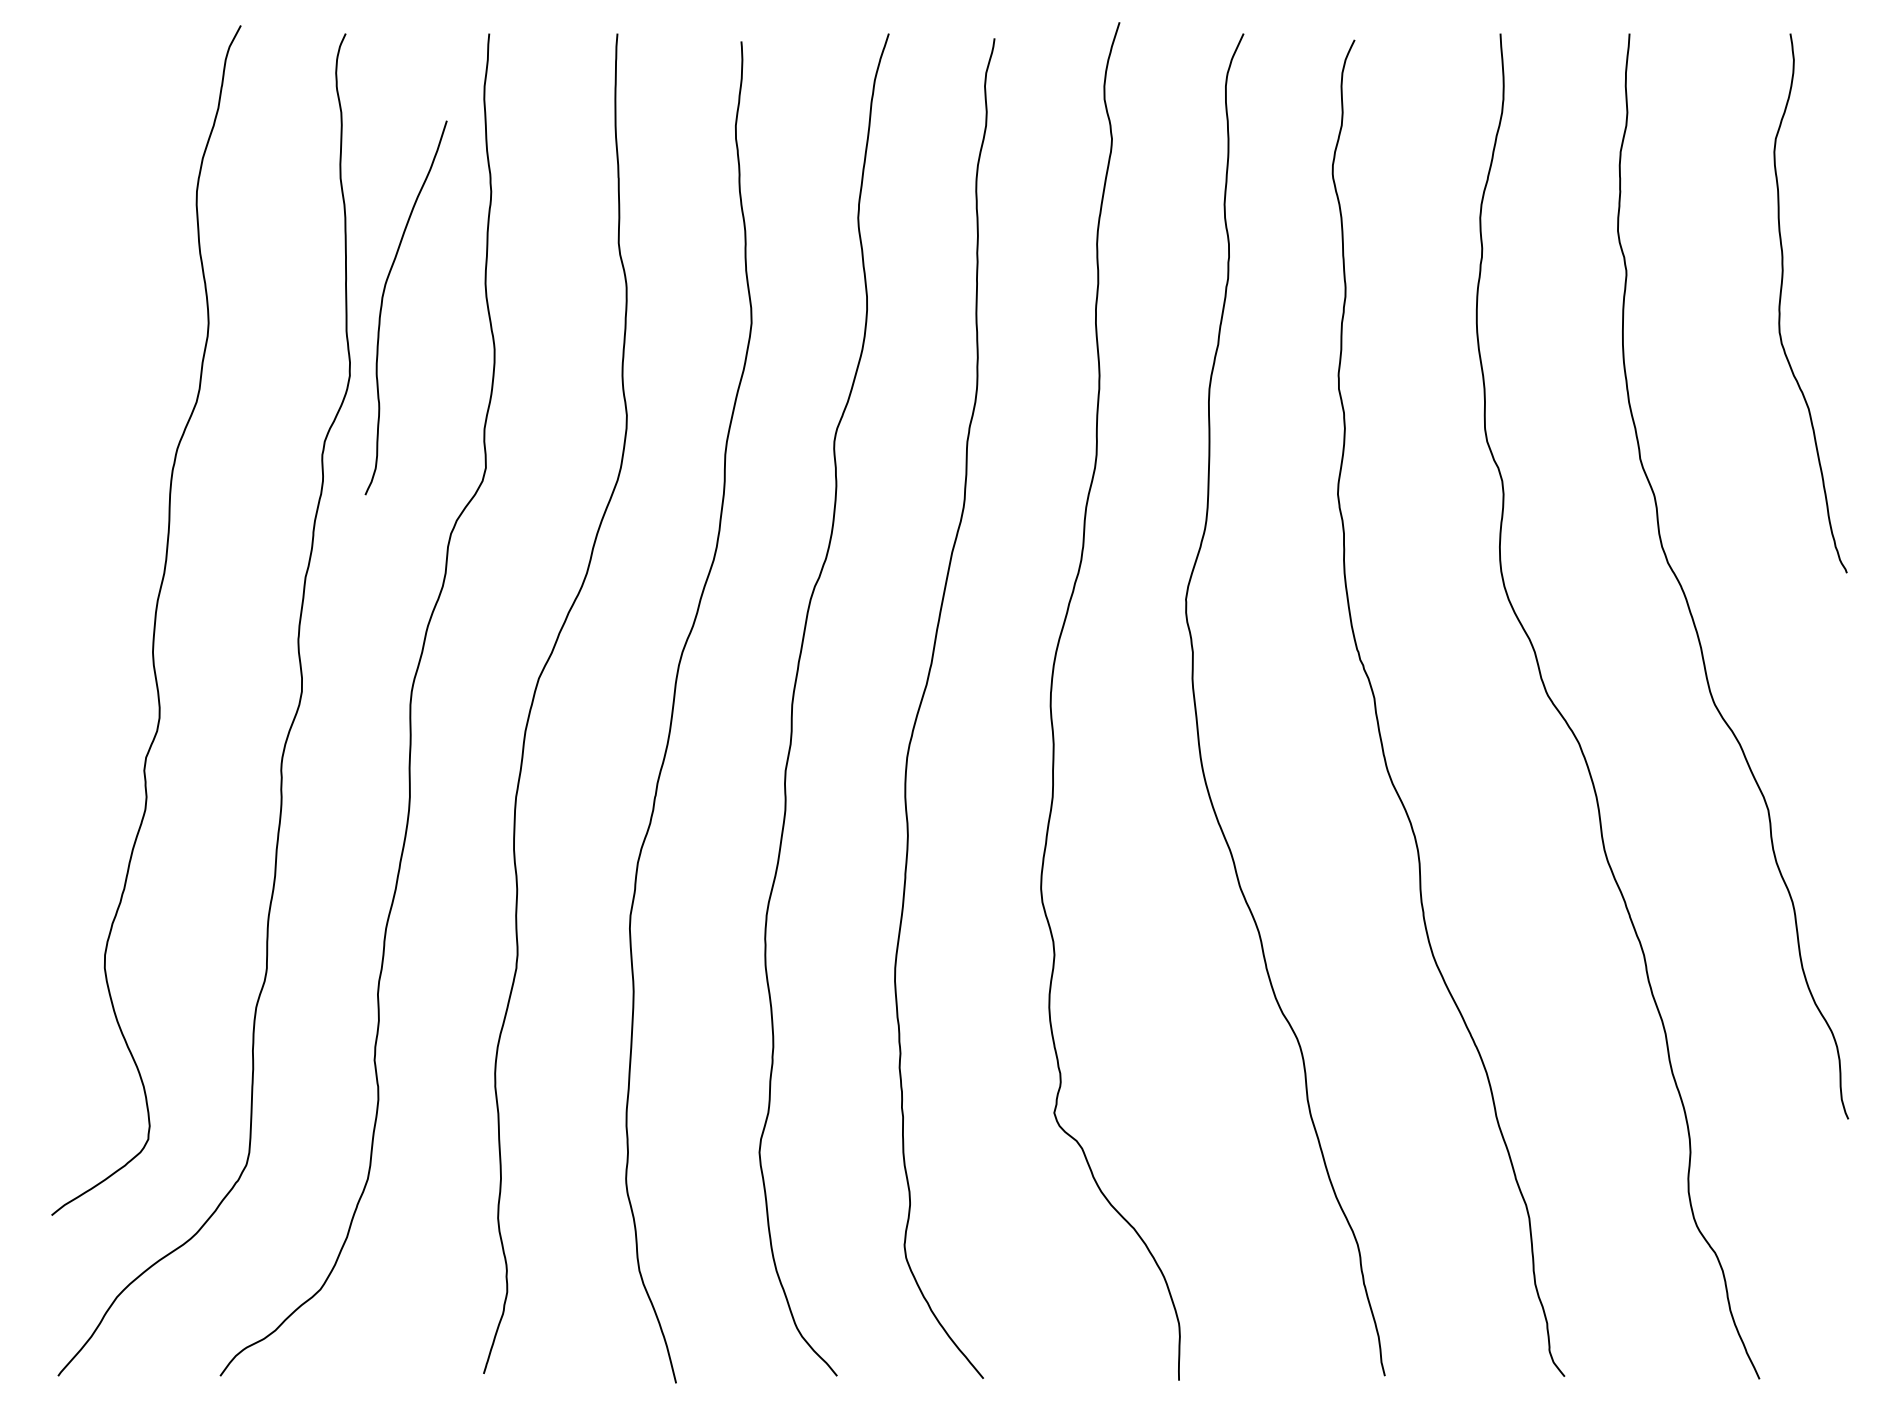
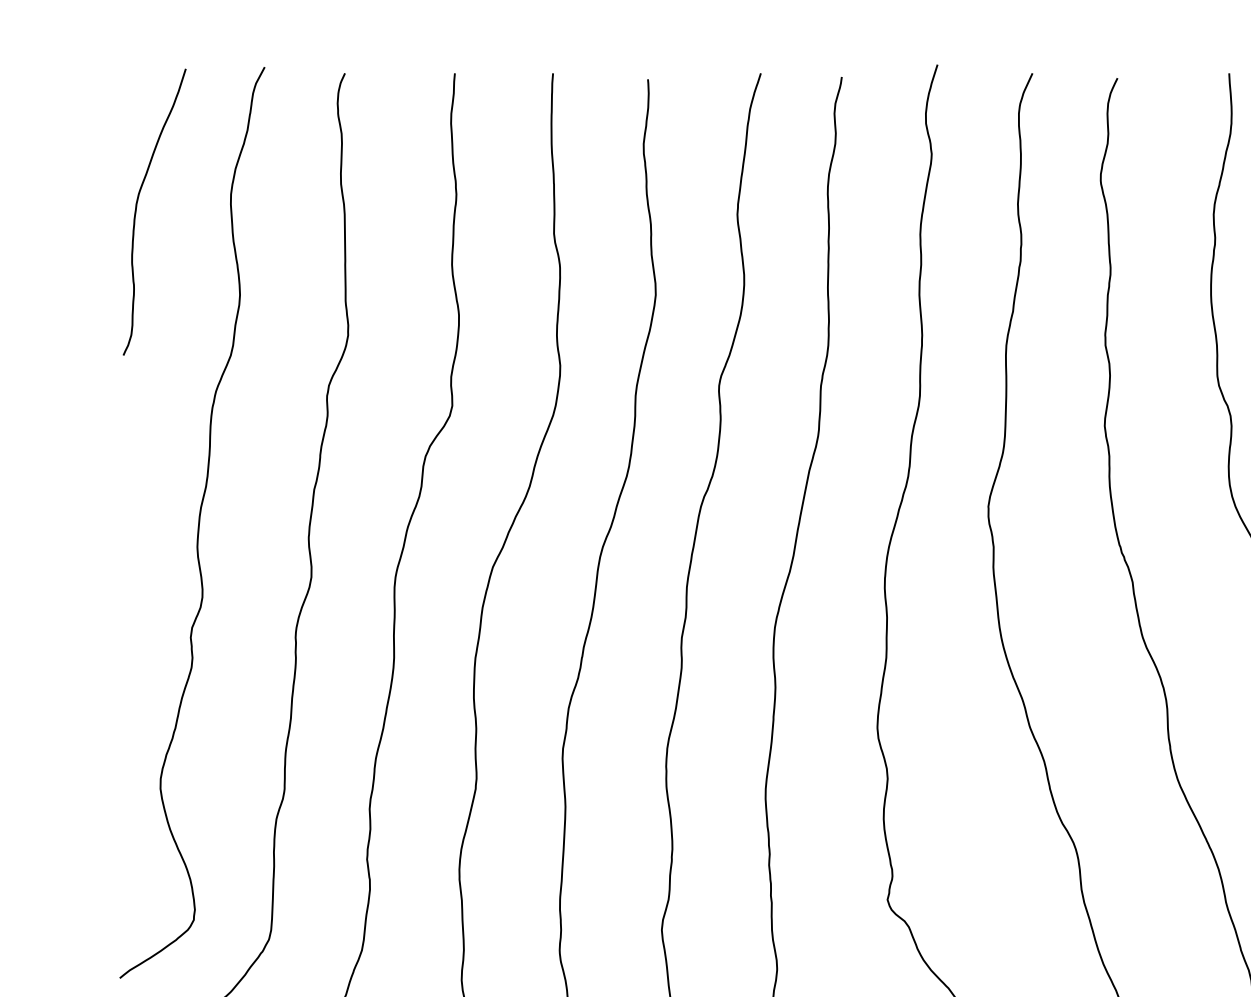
curve: (382, 307) -> (136, 211), moved

